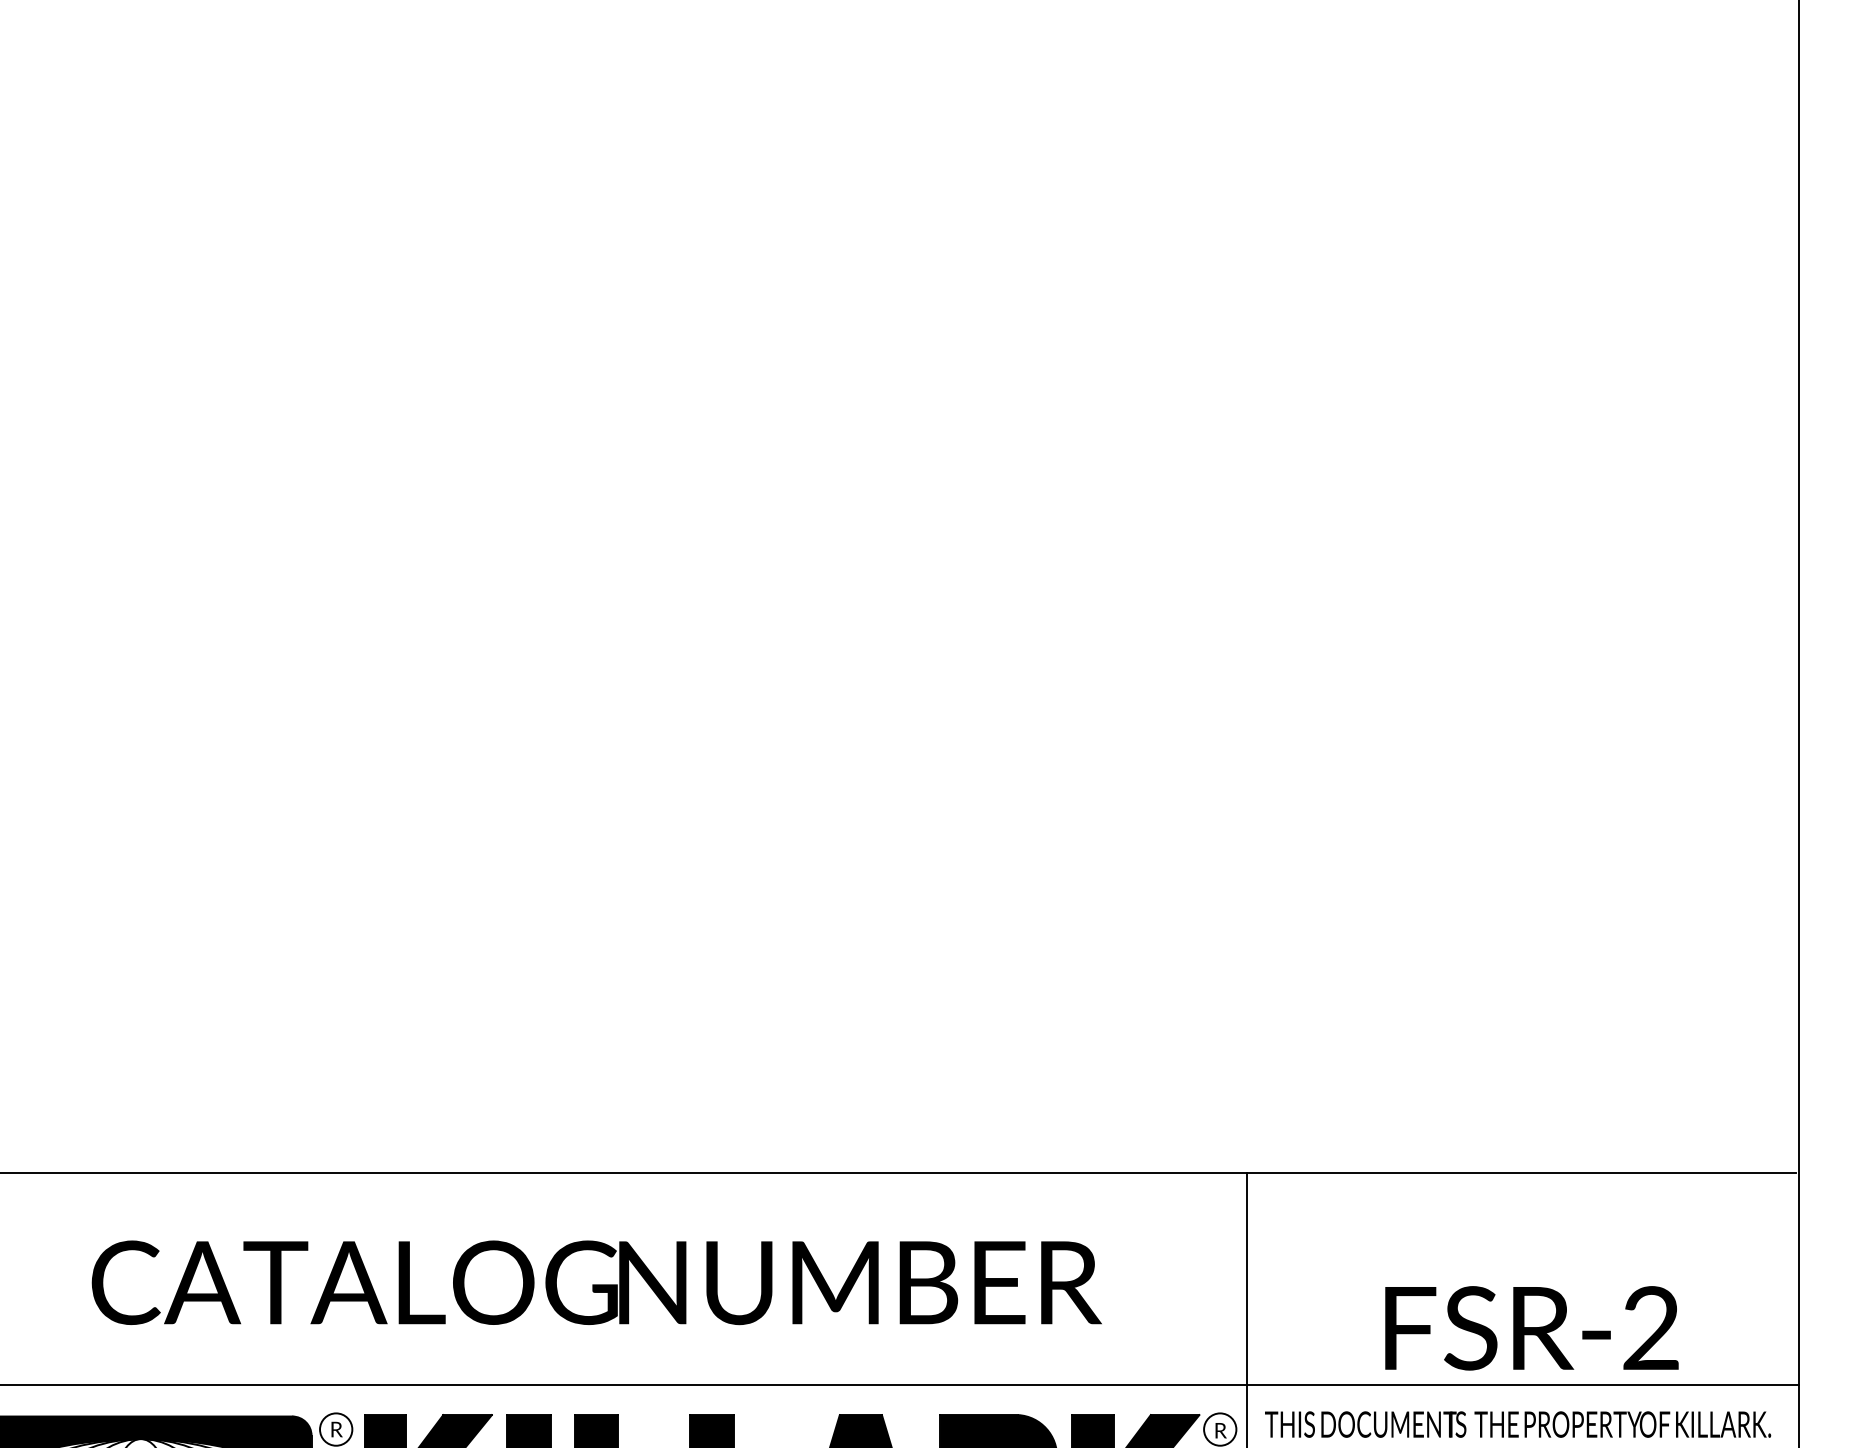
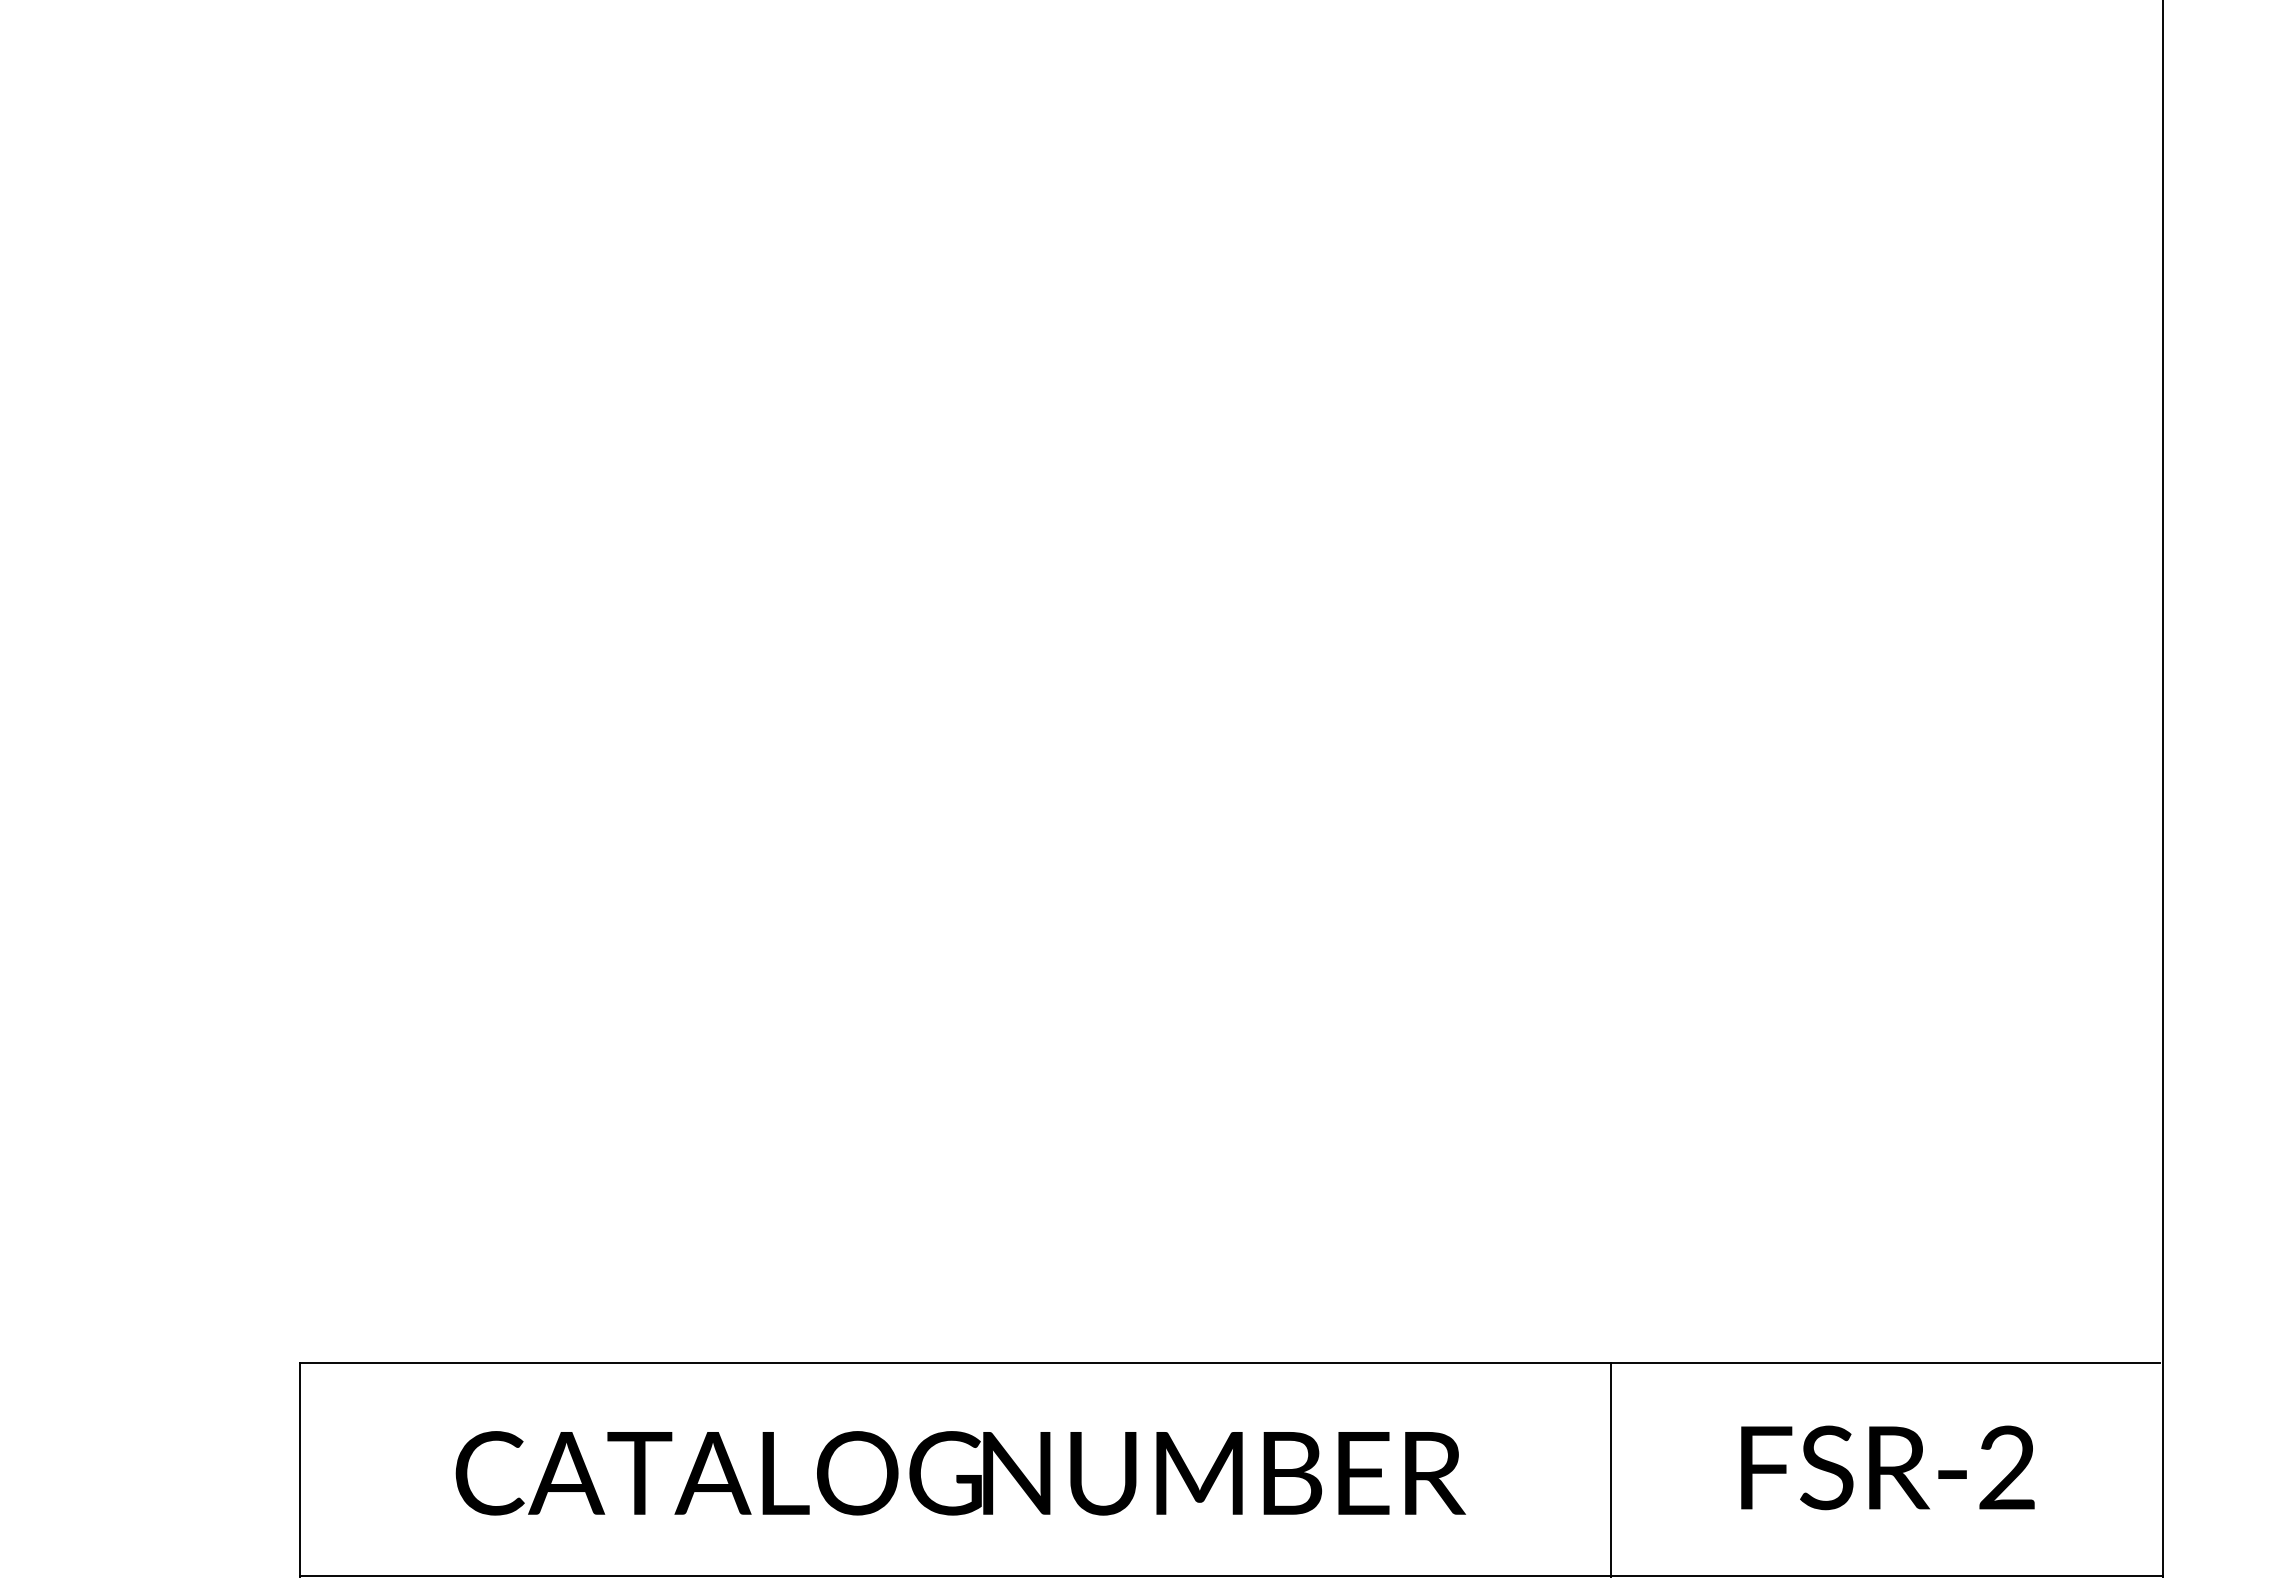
text: (1531, 1327) -> (1887, 1467), moved

